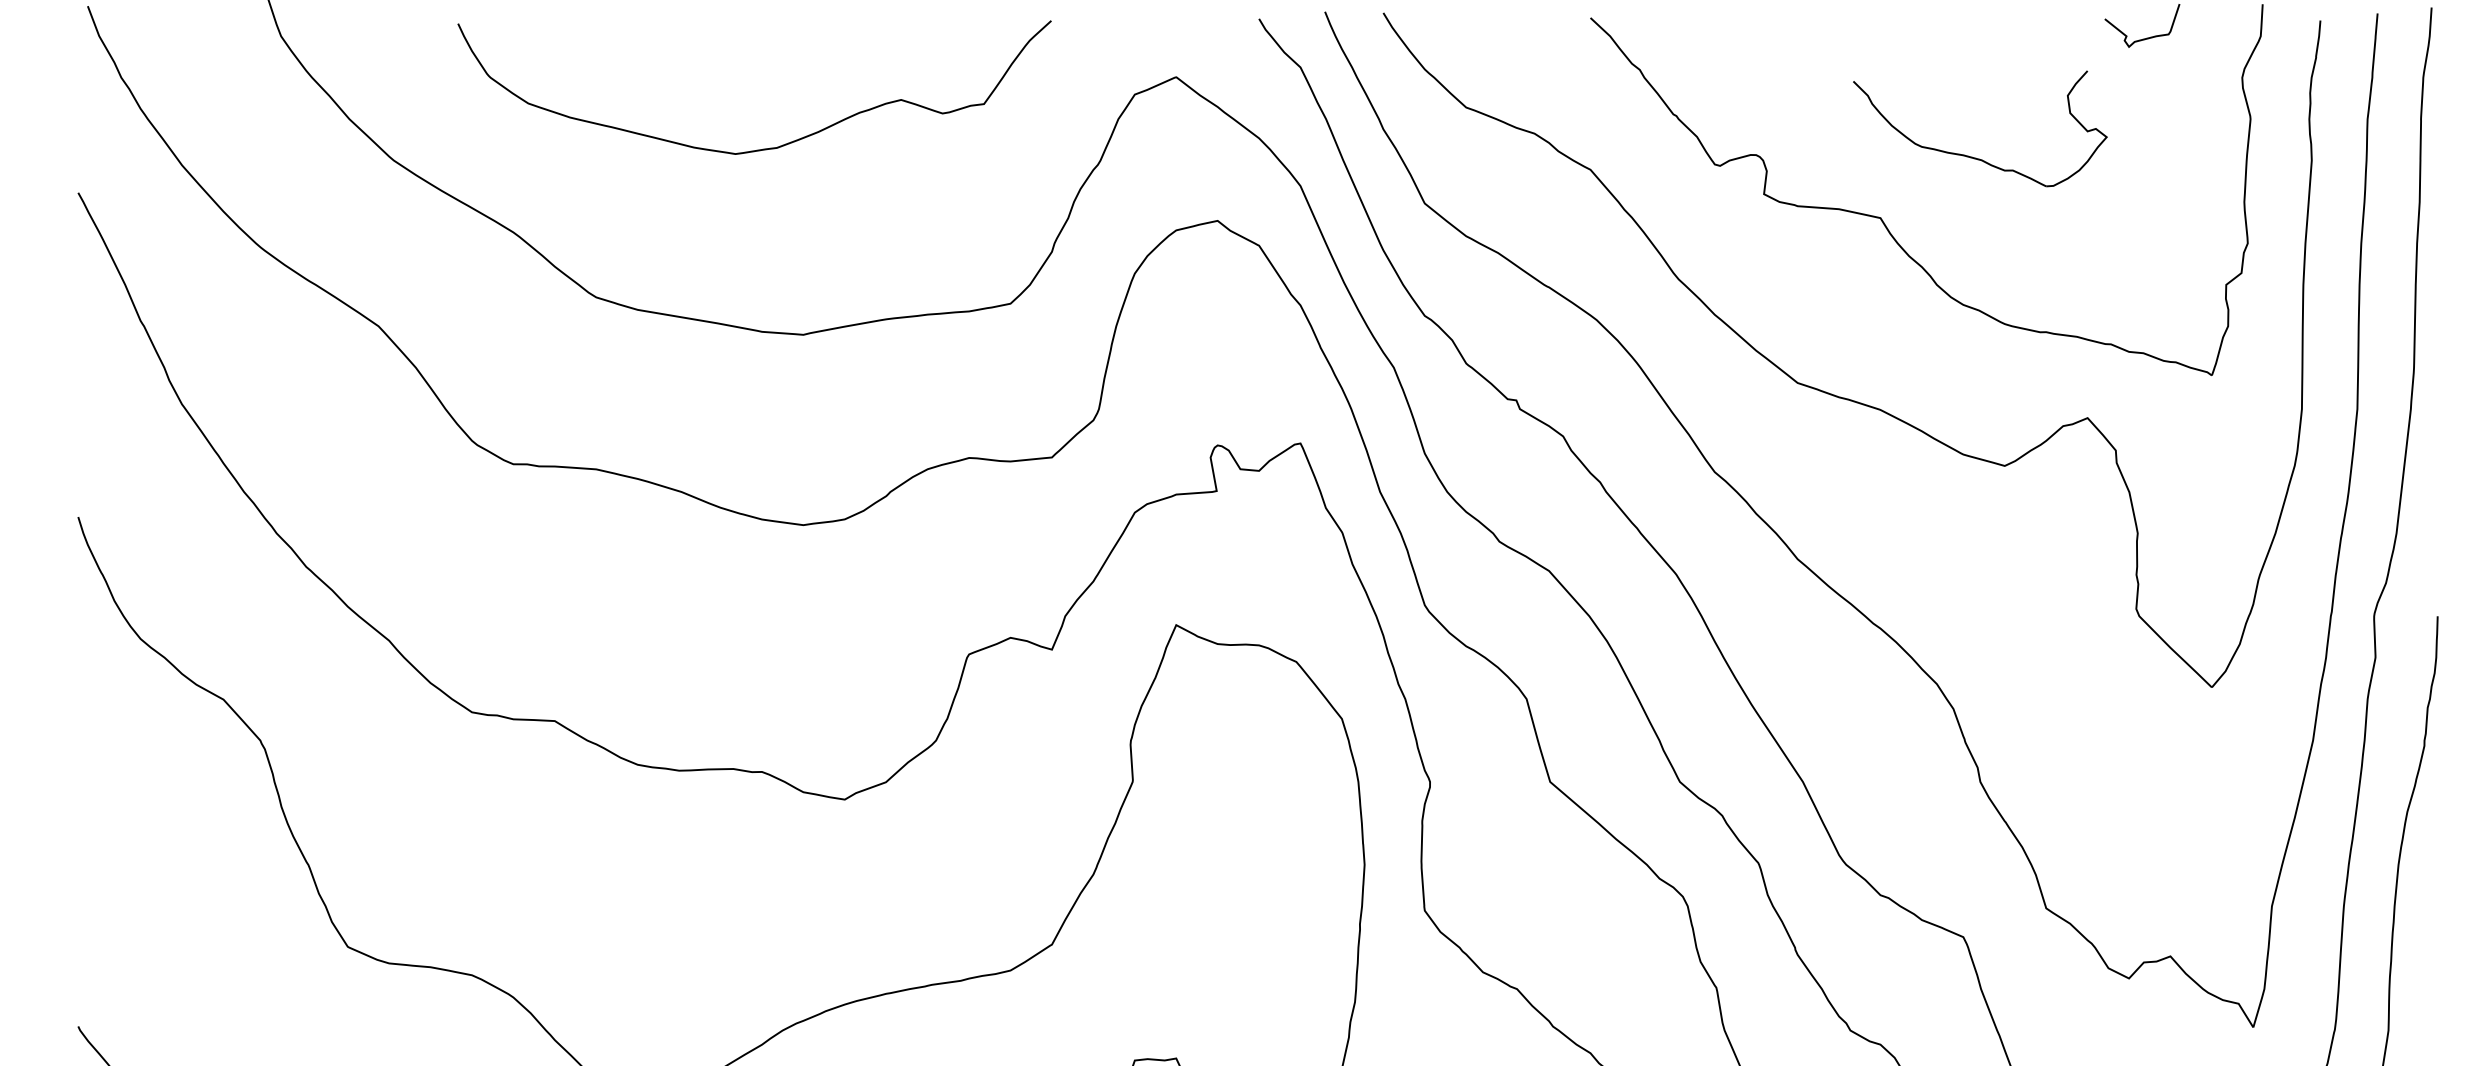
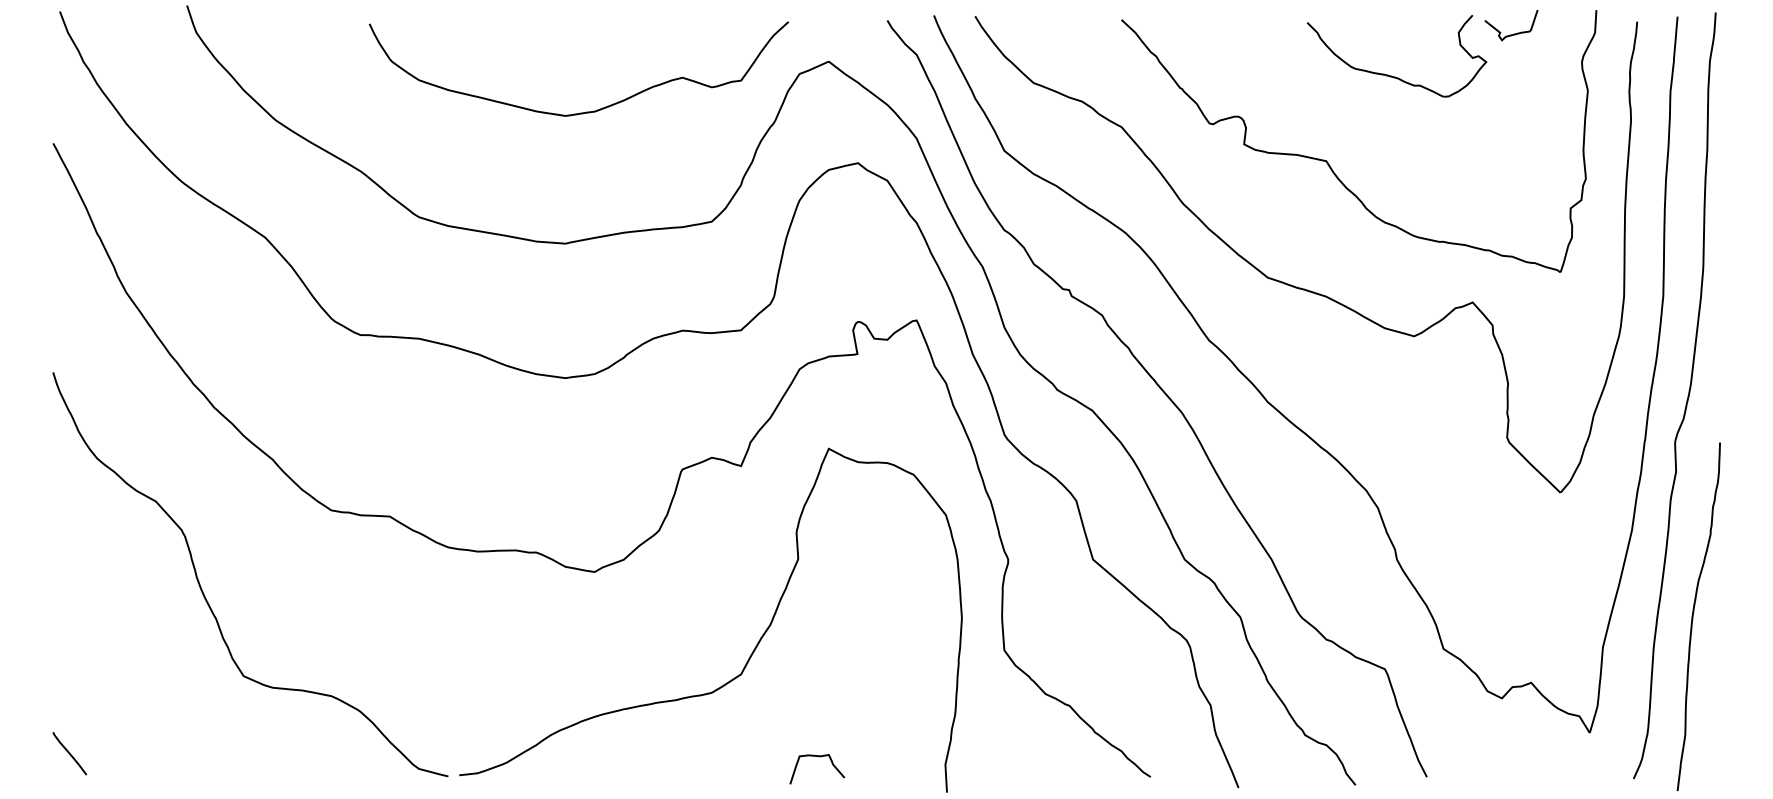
curve: (765, 147) -> (586, 111), moved
part: (1972, 156) -> (1391, 75), moved

